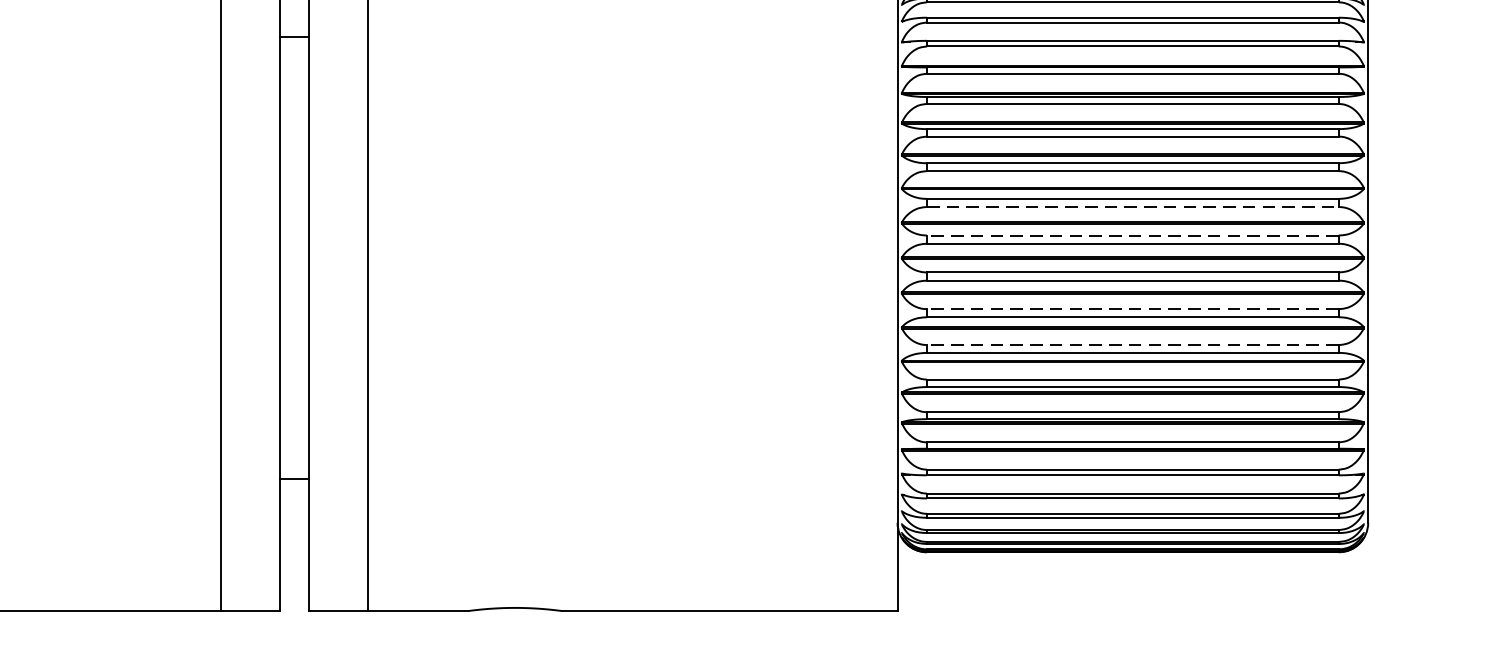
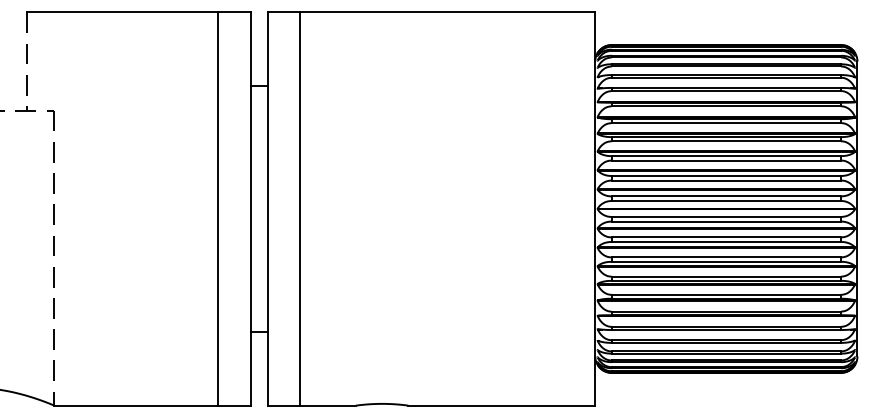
line: (1133, 206) -> (726, 180), dashed -> solid
line: (1133, 235) -> (726, 196), dashed -> solid
line: (1133, 309) -> (726, 237), dashed -> solid
line: (1133, 345) -> (726, 257), dashed -> solid

